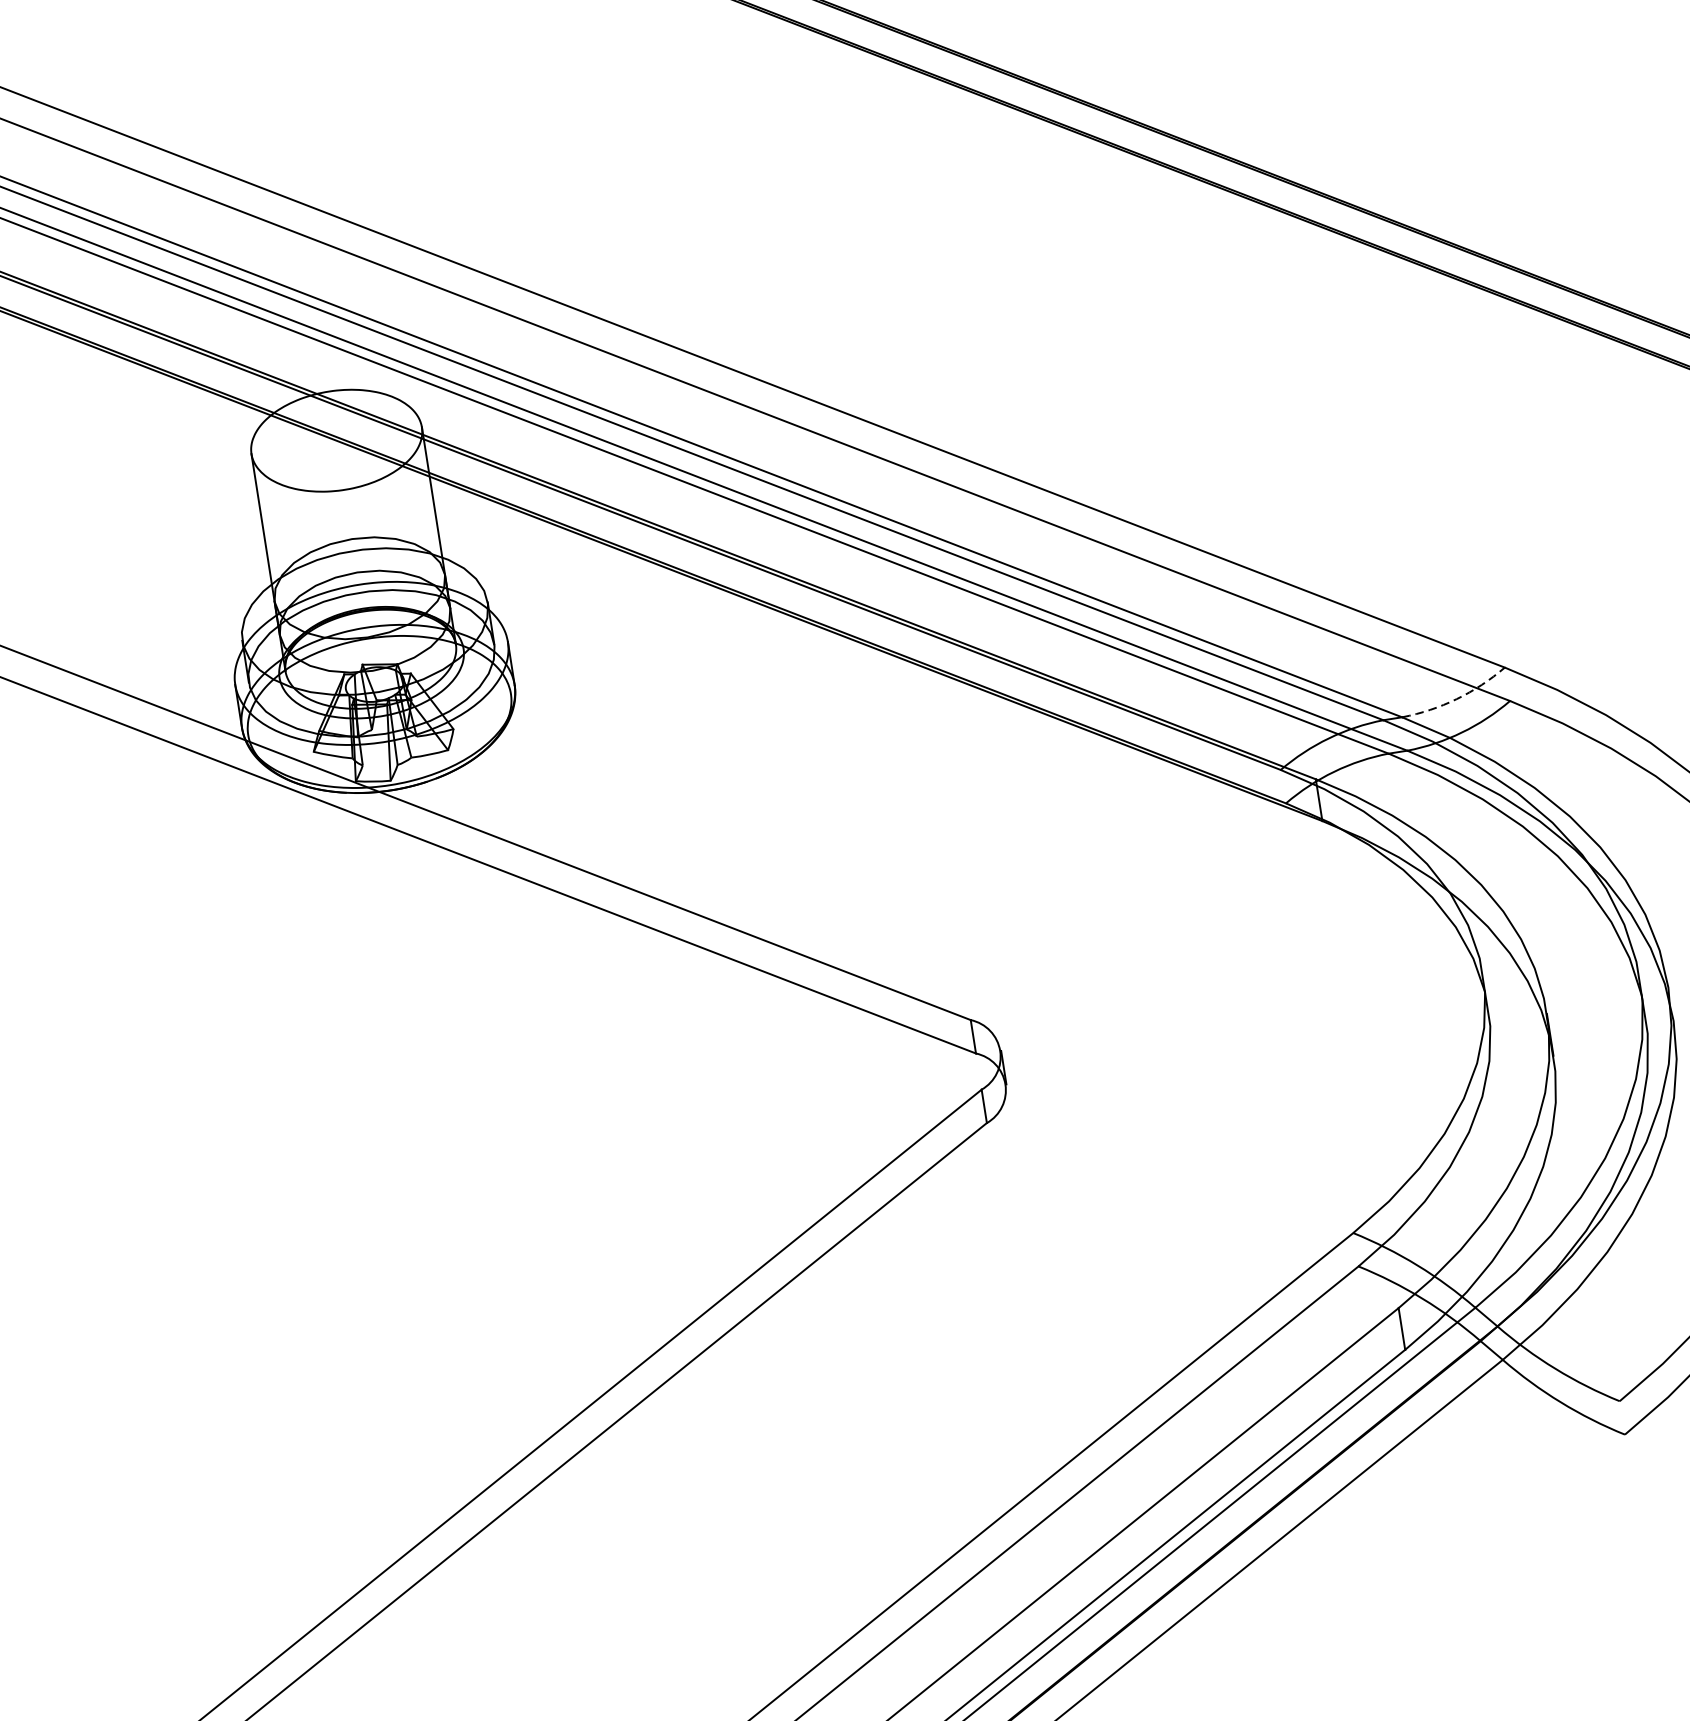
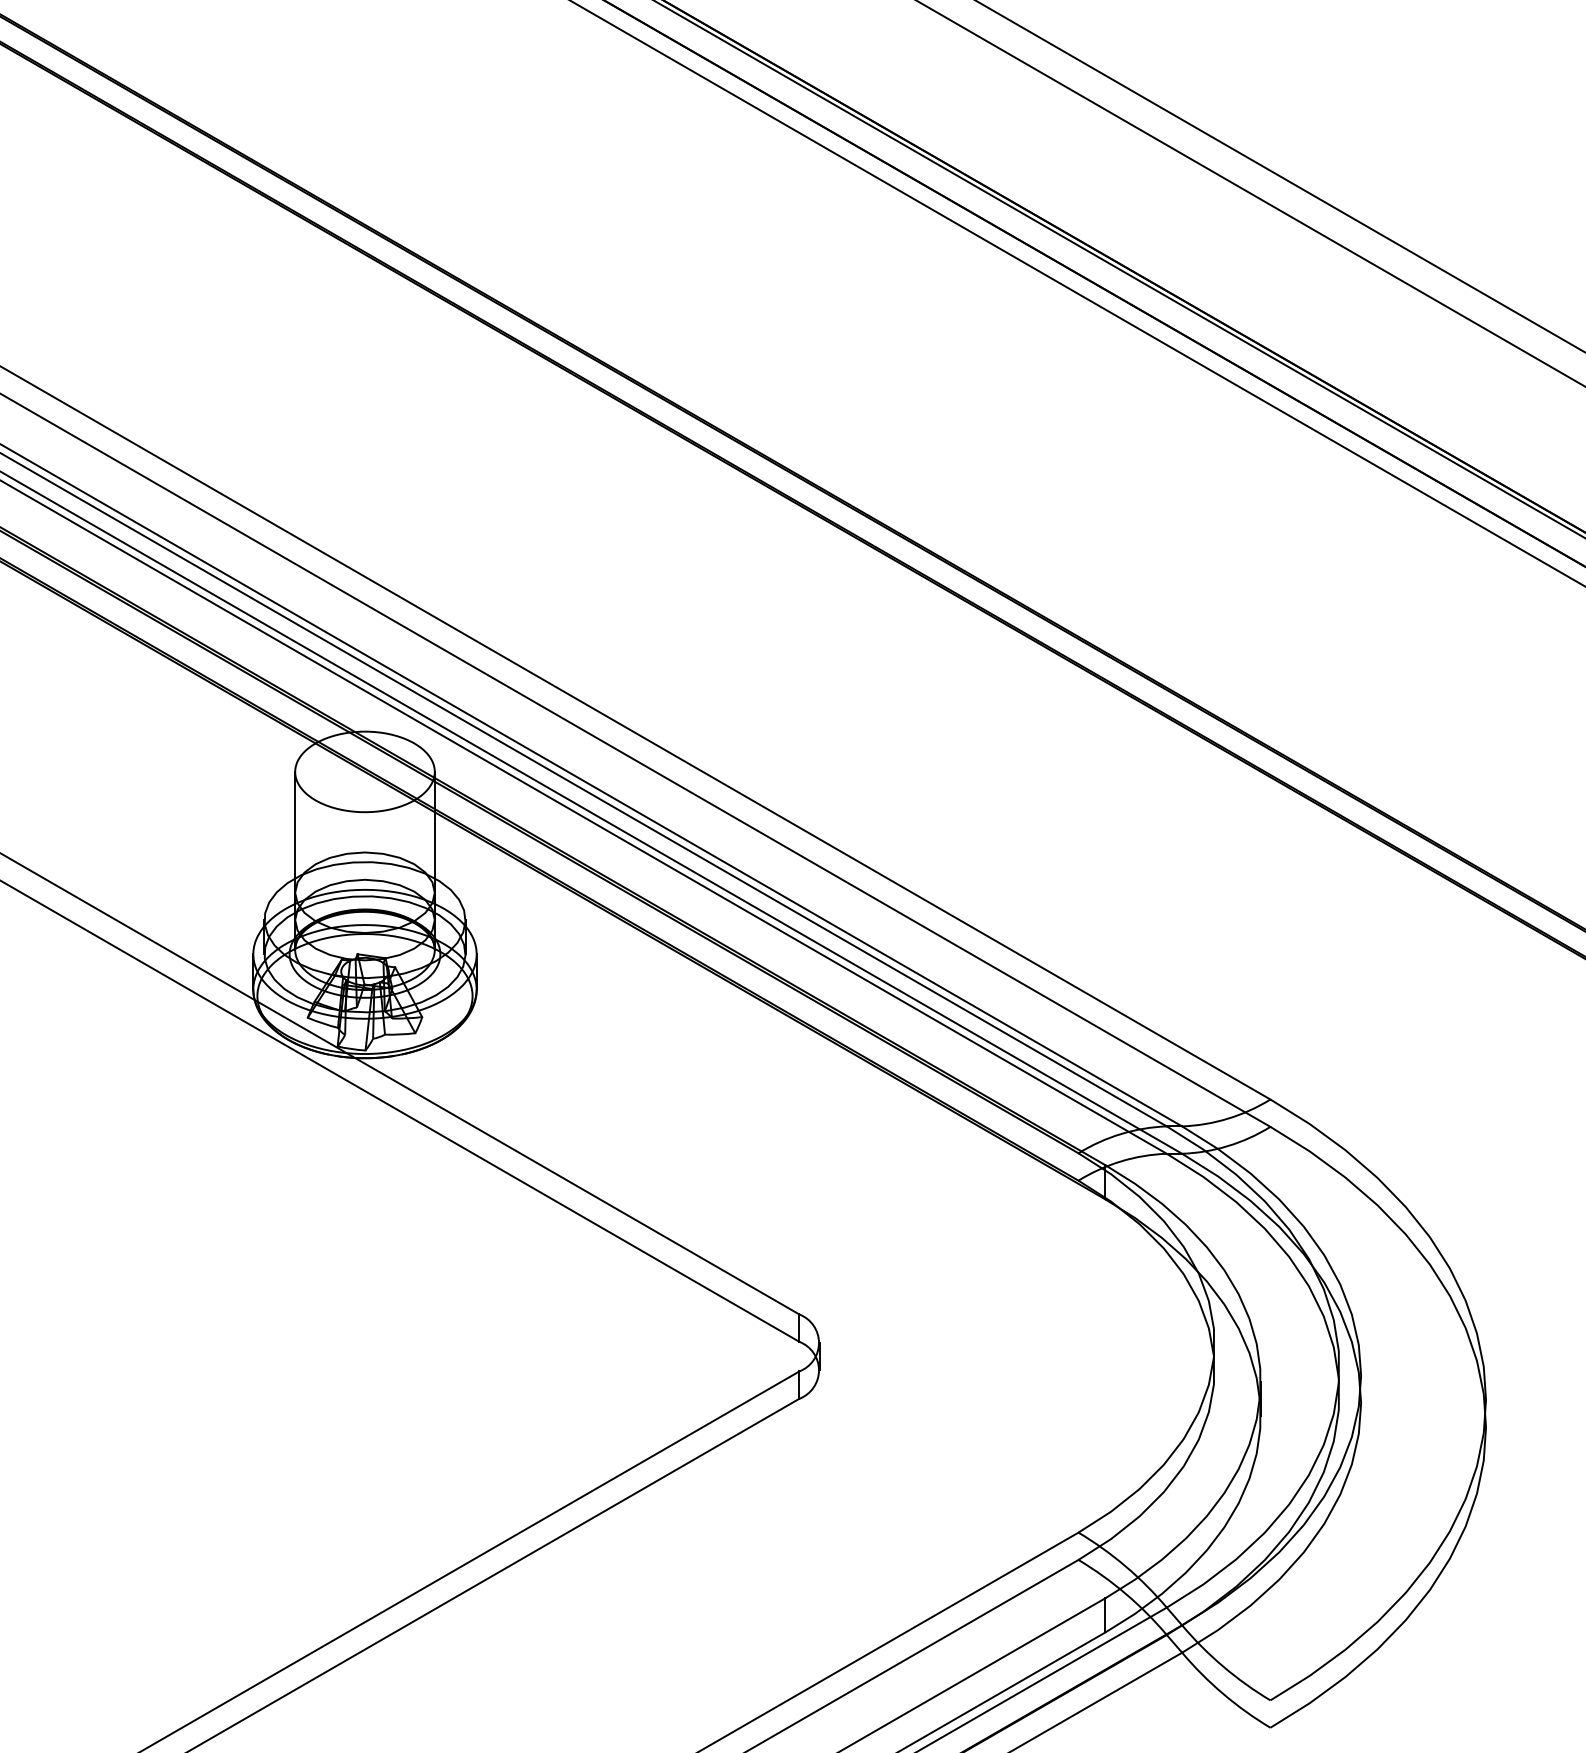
arc: (1457, 698) -> (1228, 1118), dashed -> solid

